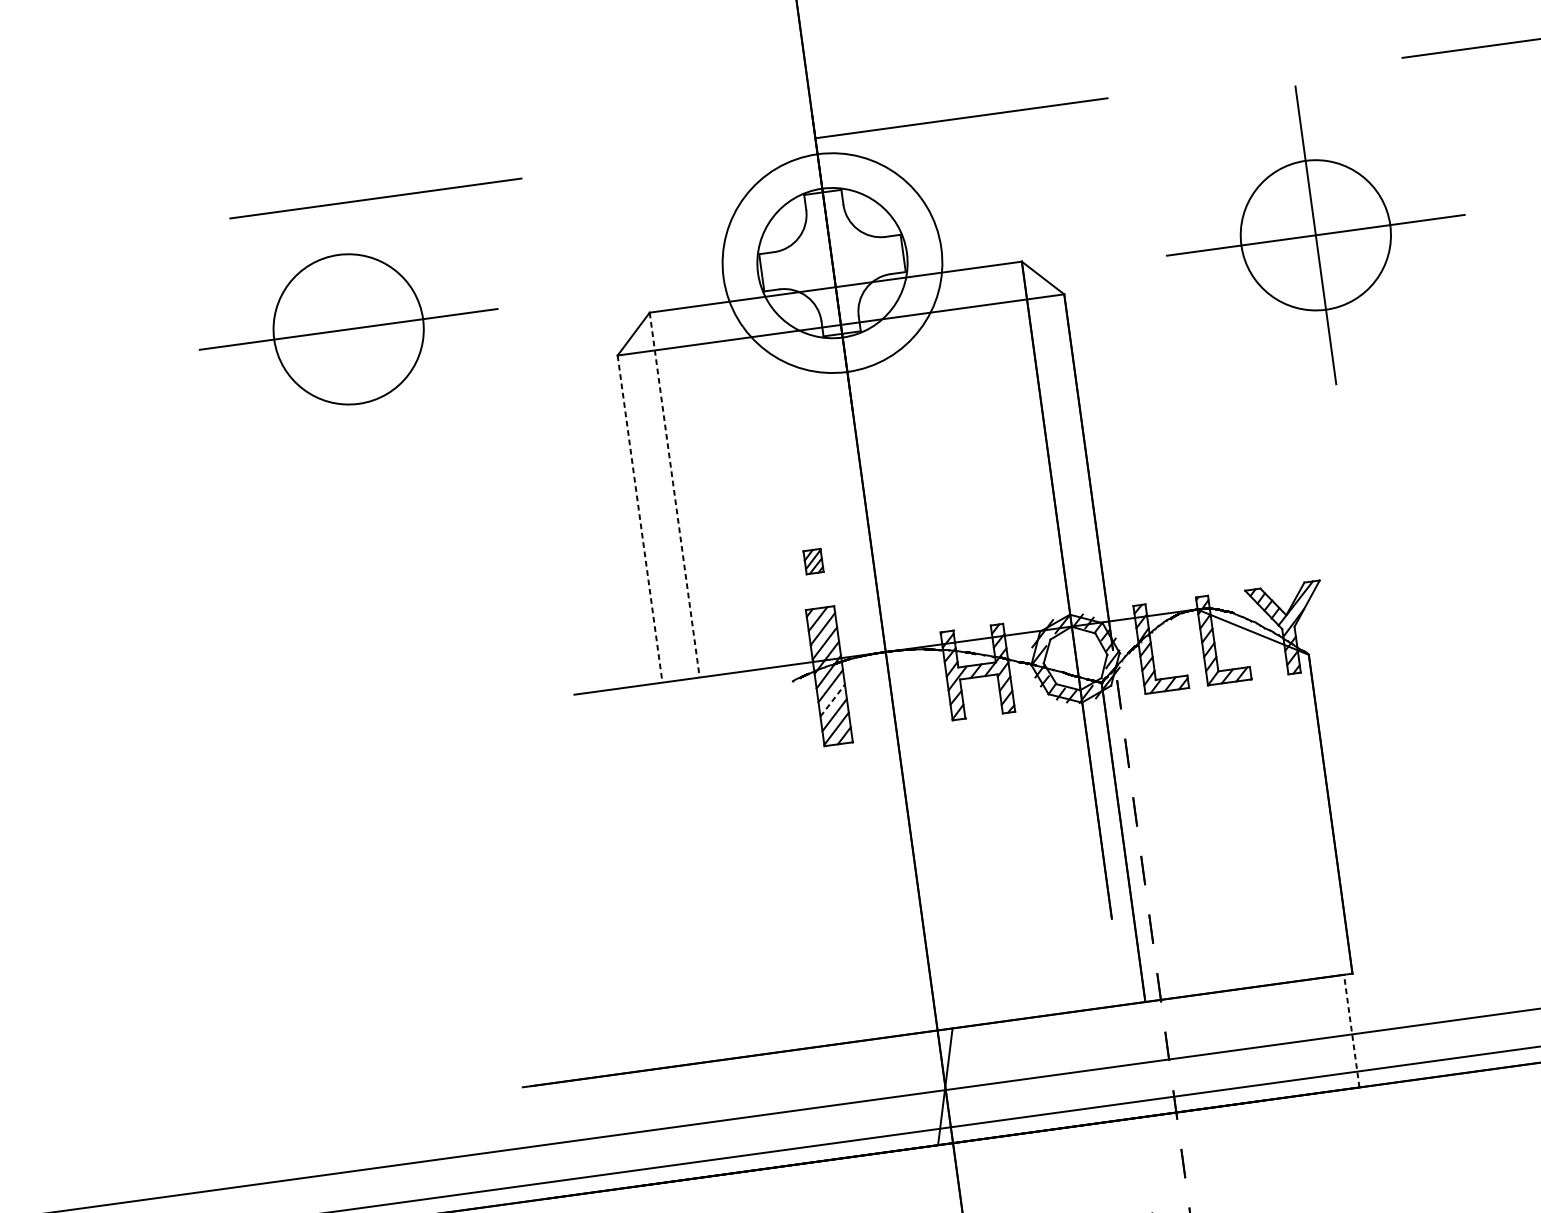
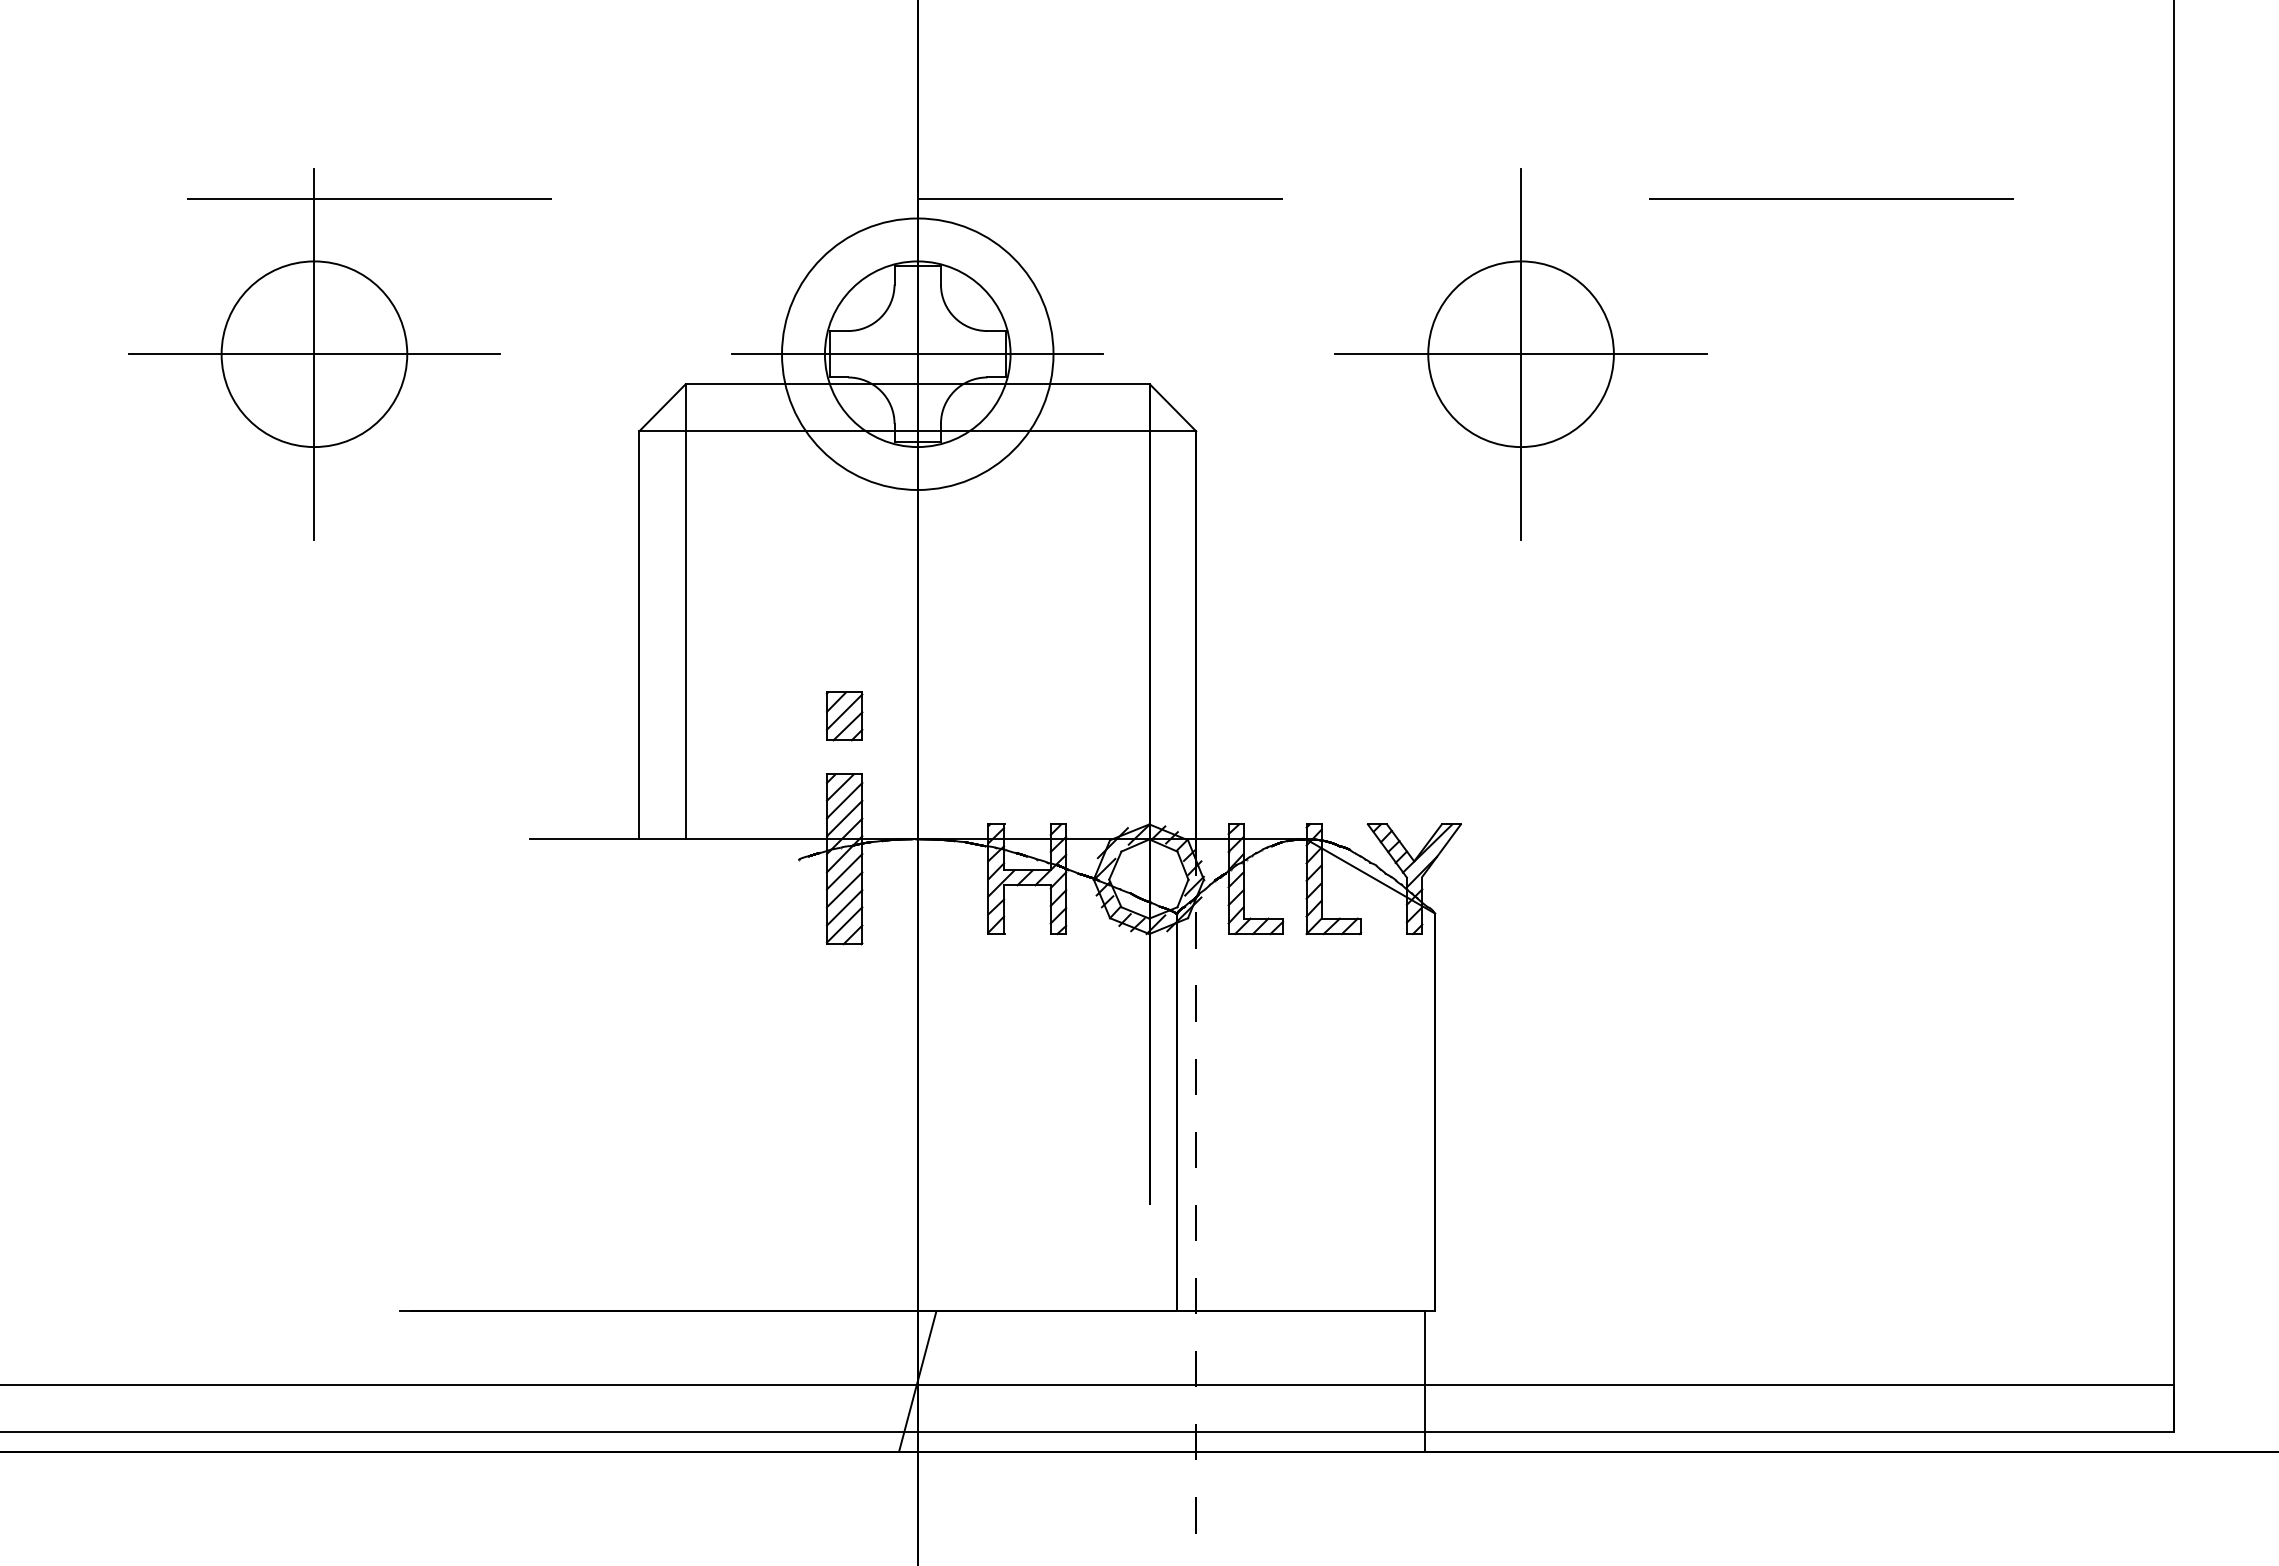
part: (1315, 235) -> (1520, 354), moved
line: (832, 263) -> (917, 354), added
line: (348, 328) -> (314, 353), added
line: (674, 494) -> (685, 611), dashed -> solid
line: (640, 519) -> (639, 635), dashed -> solid
part: (813, 561) -> (844, 716), size x1.67
line: (832, 700) -> (844, 889), dashed -> solid
line: (1351, 1030) -> (1424, 1380), dashed -> solid

